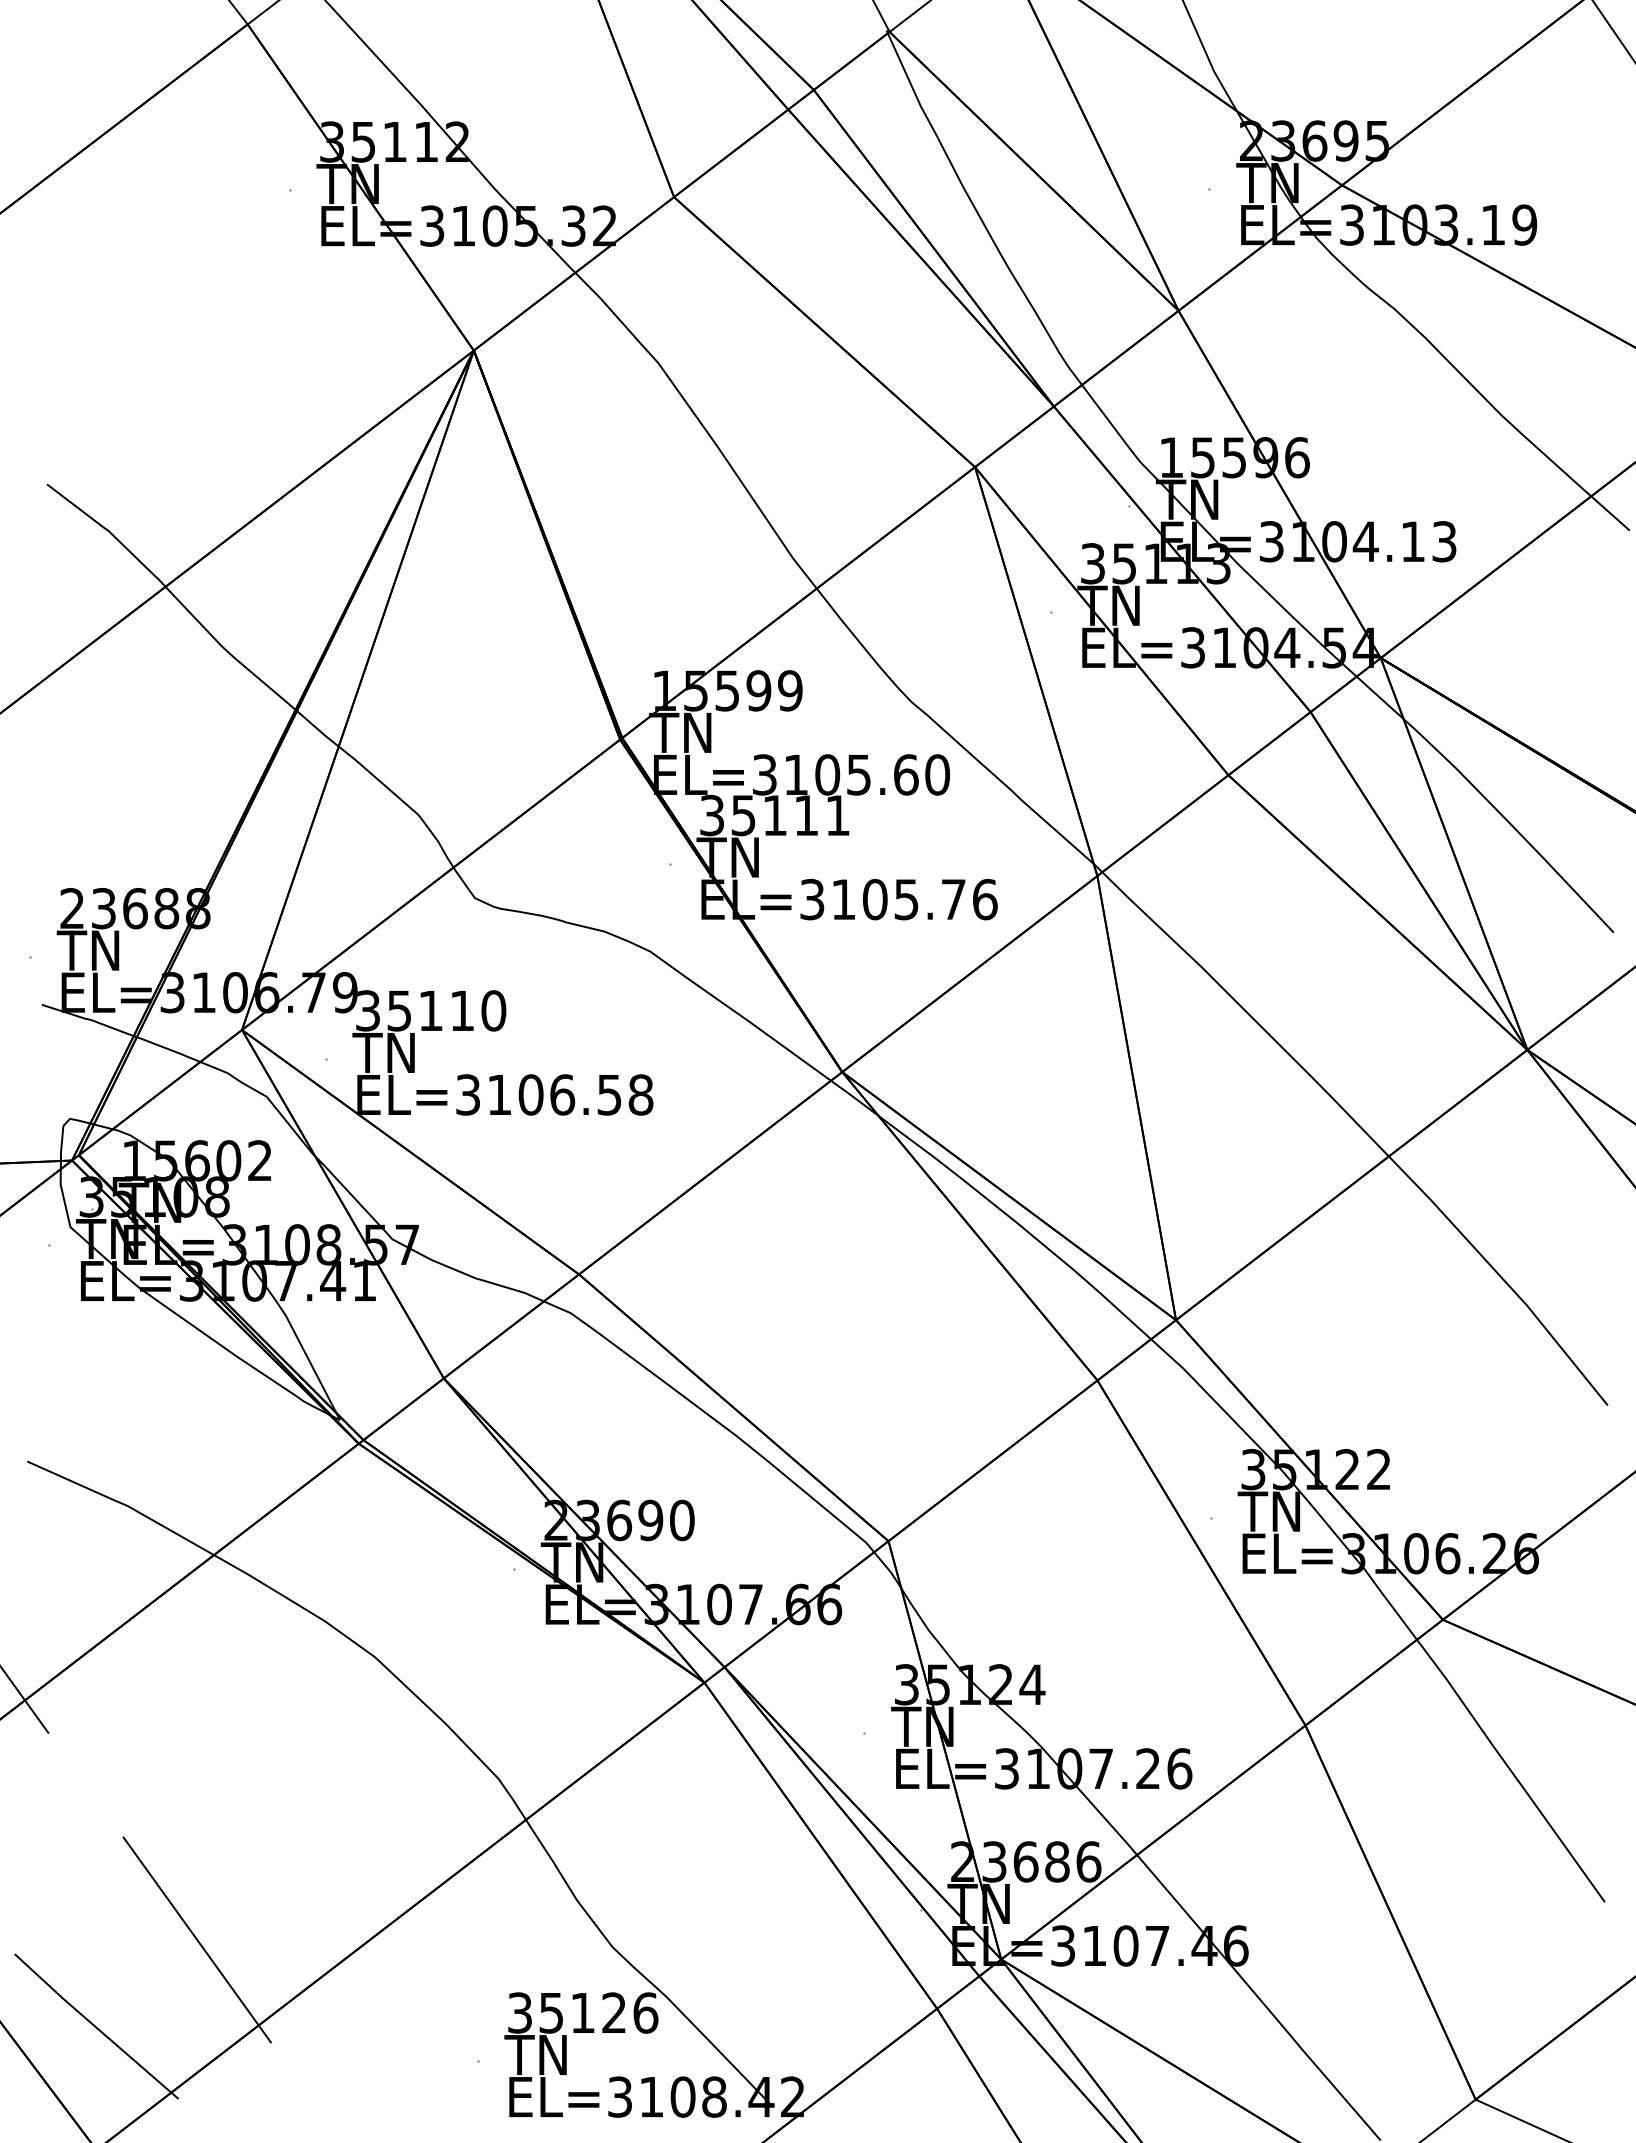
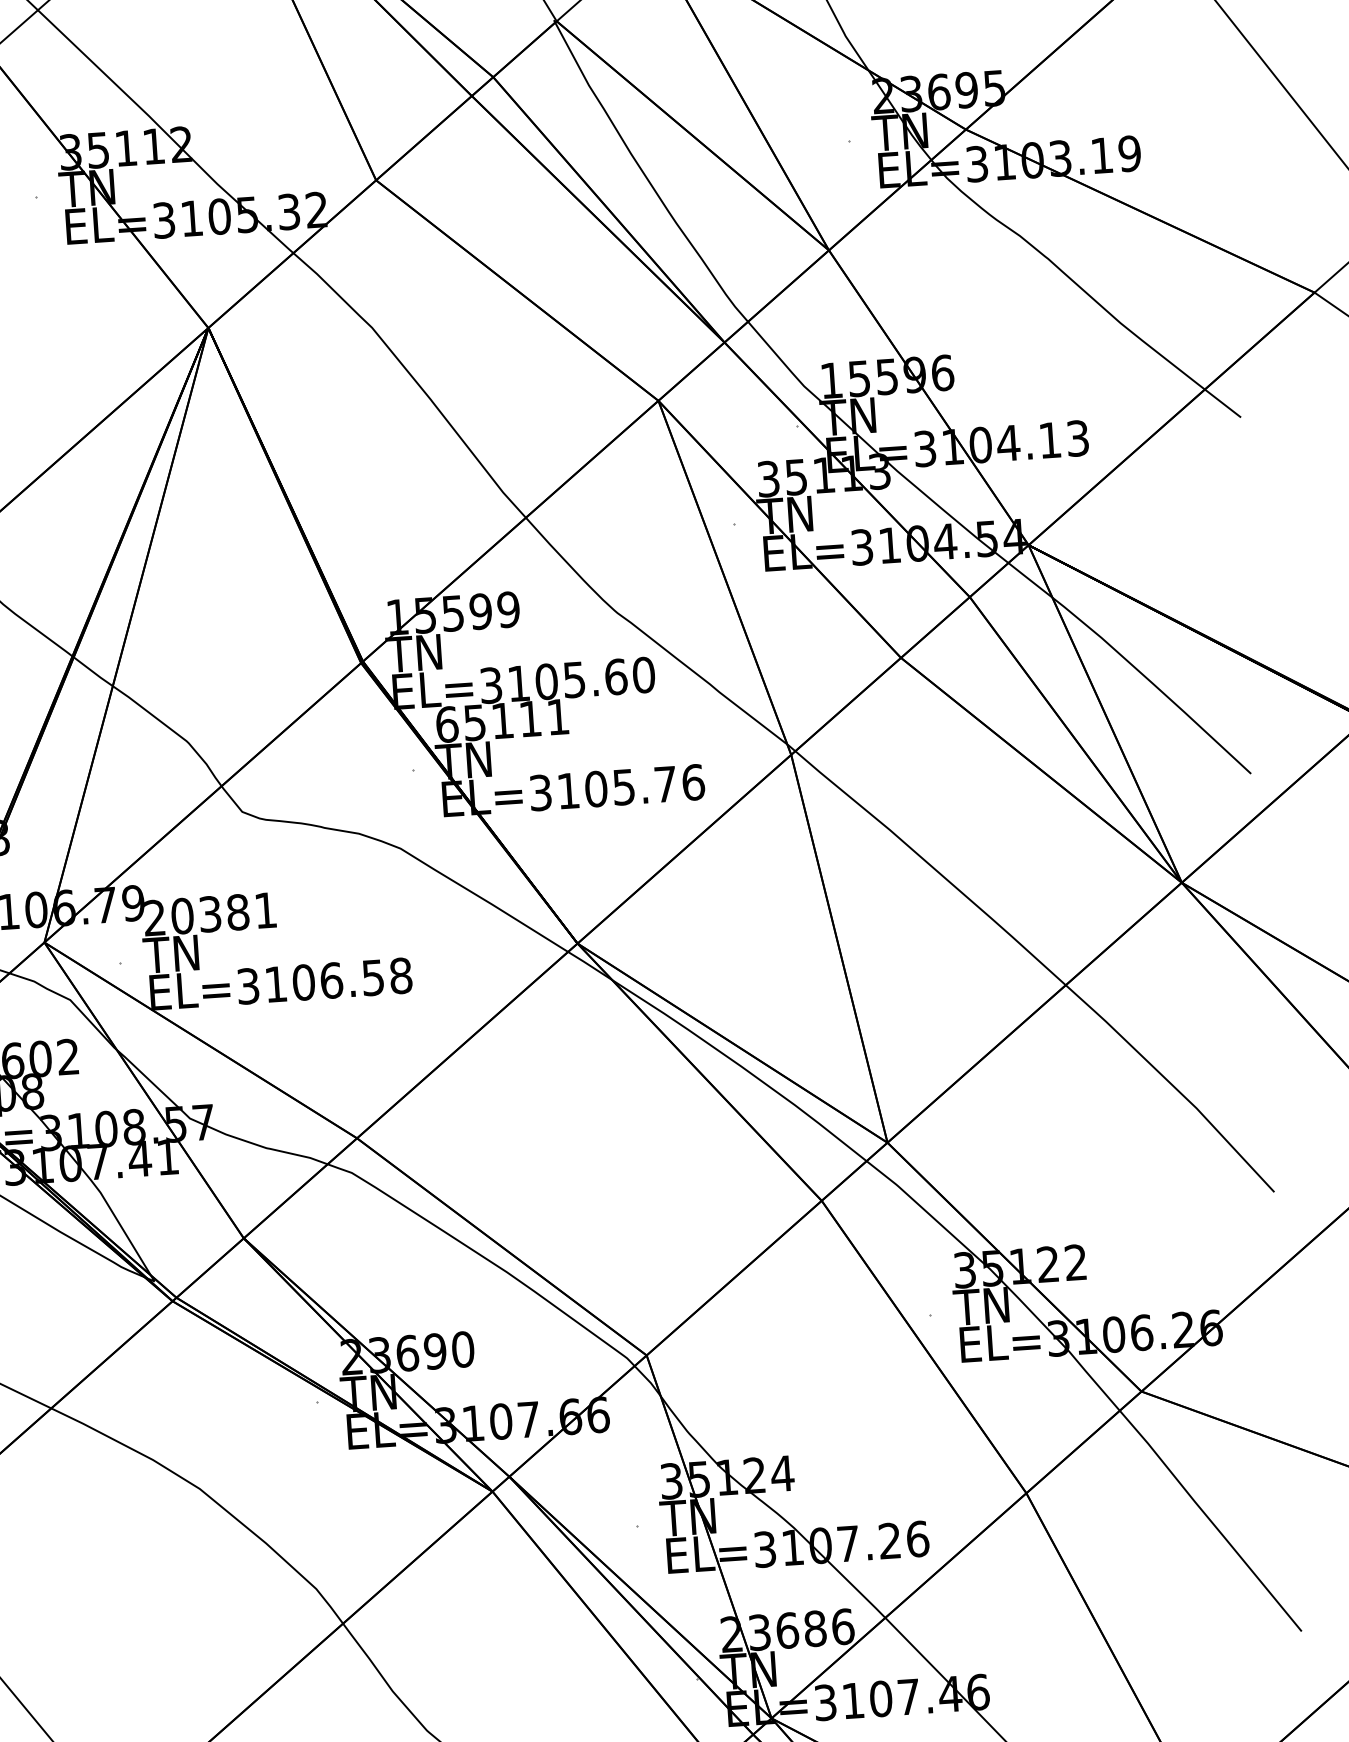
text: (712, 815) -> (447, 724), 35111 -> 65111
text: (431, 1010) -> (210, 913), 35110 -> 20381

